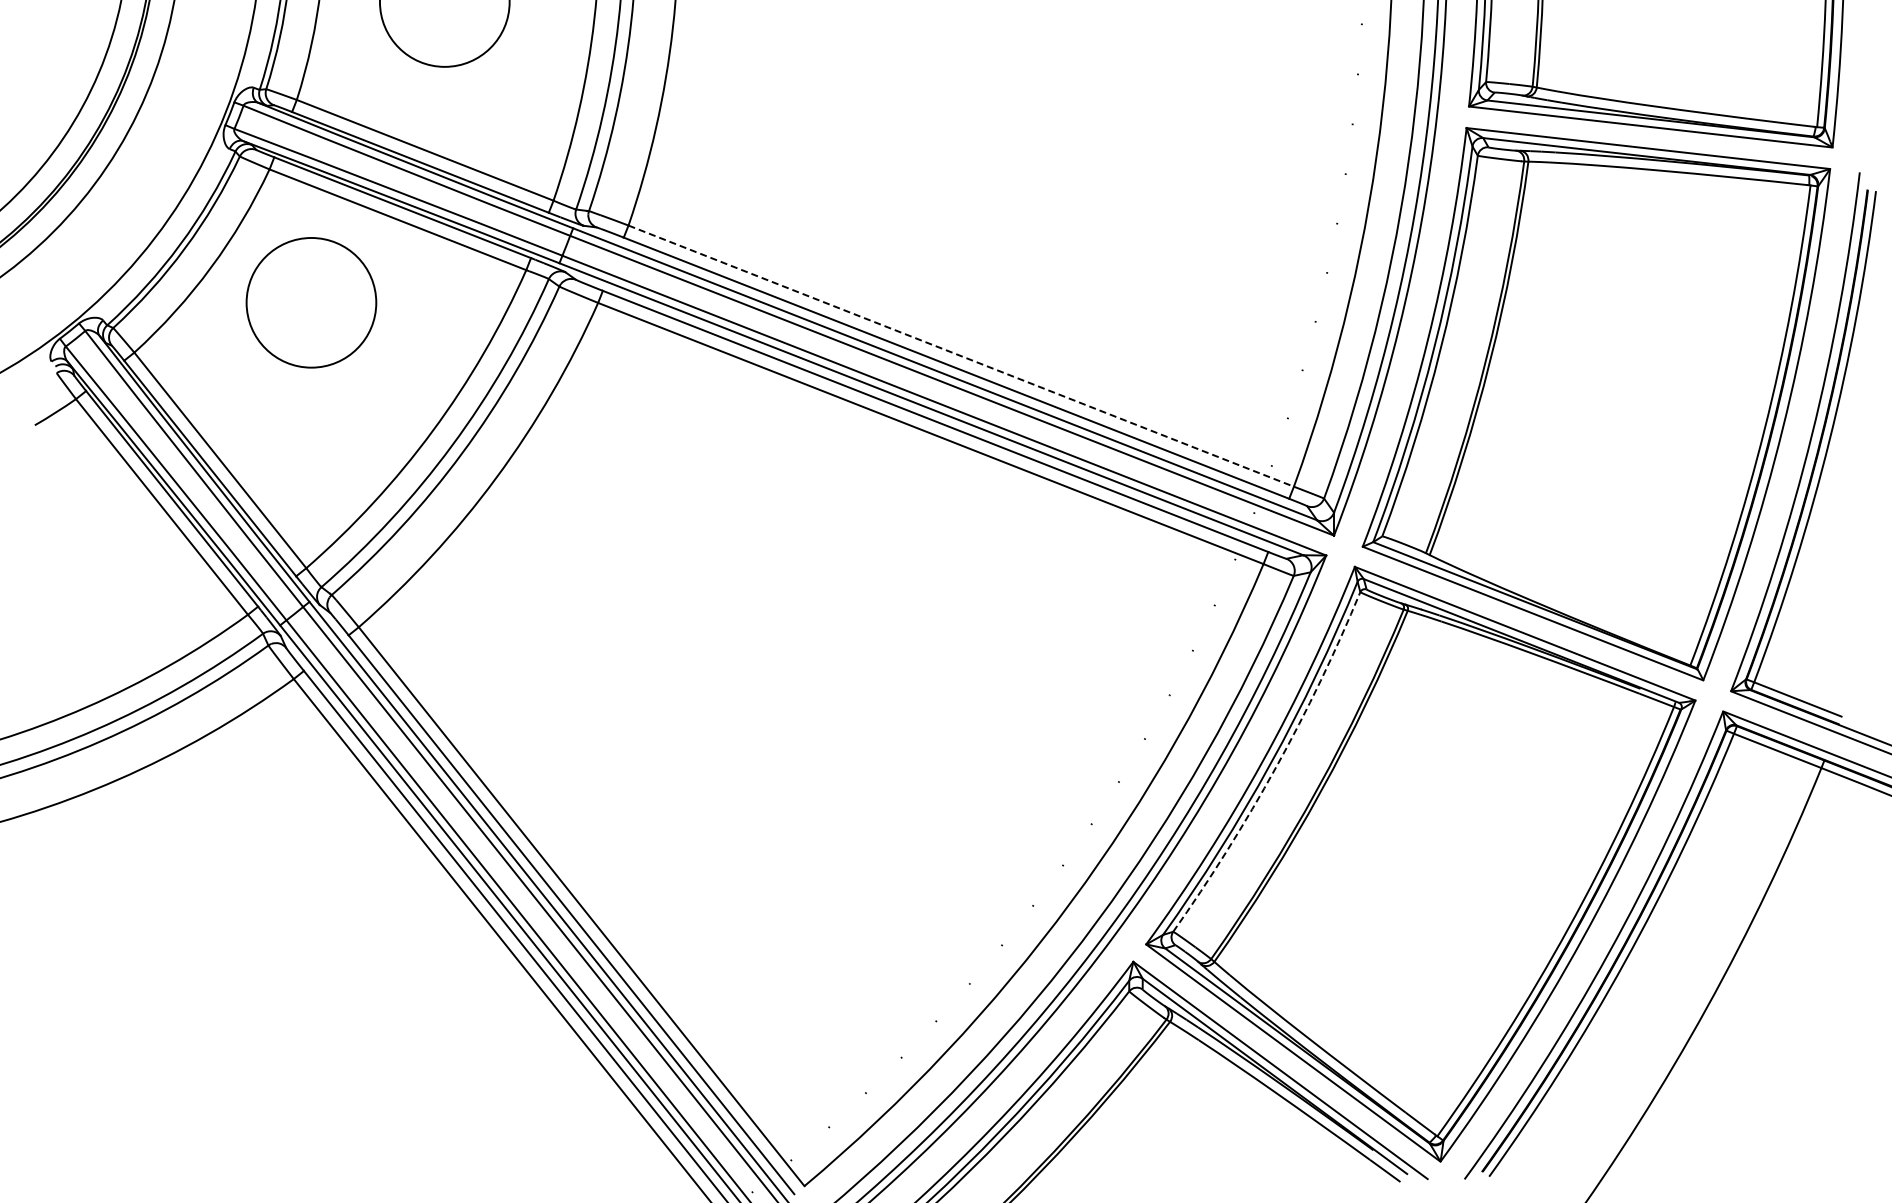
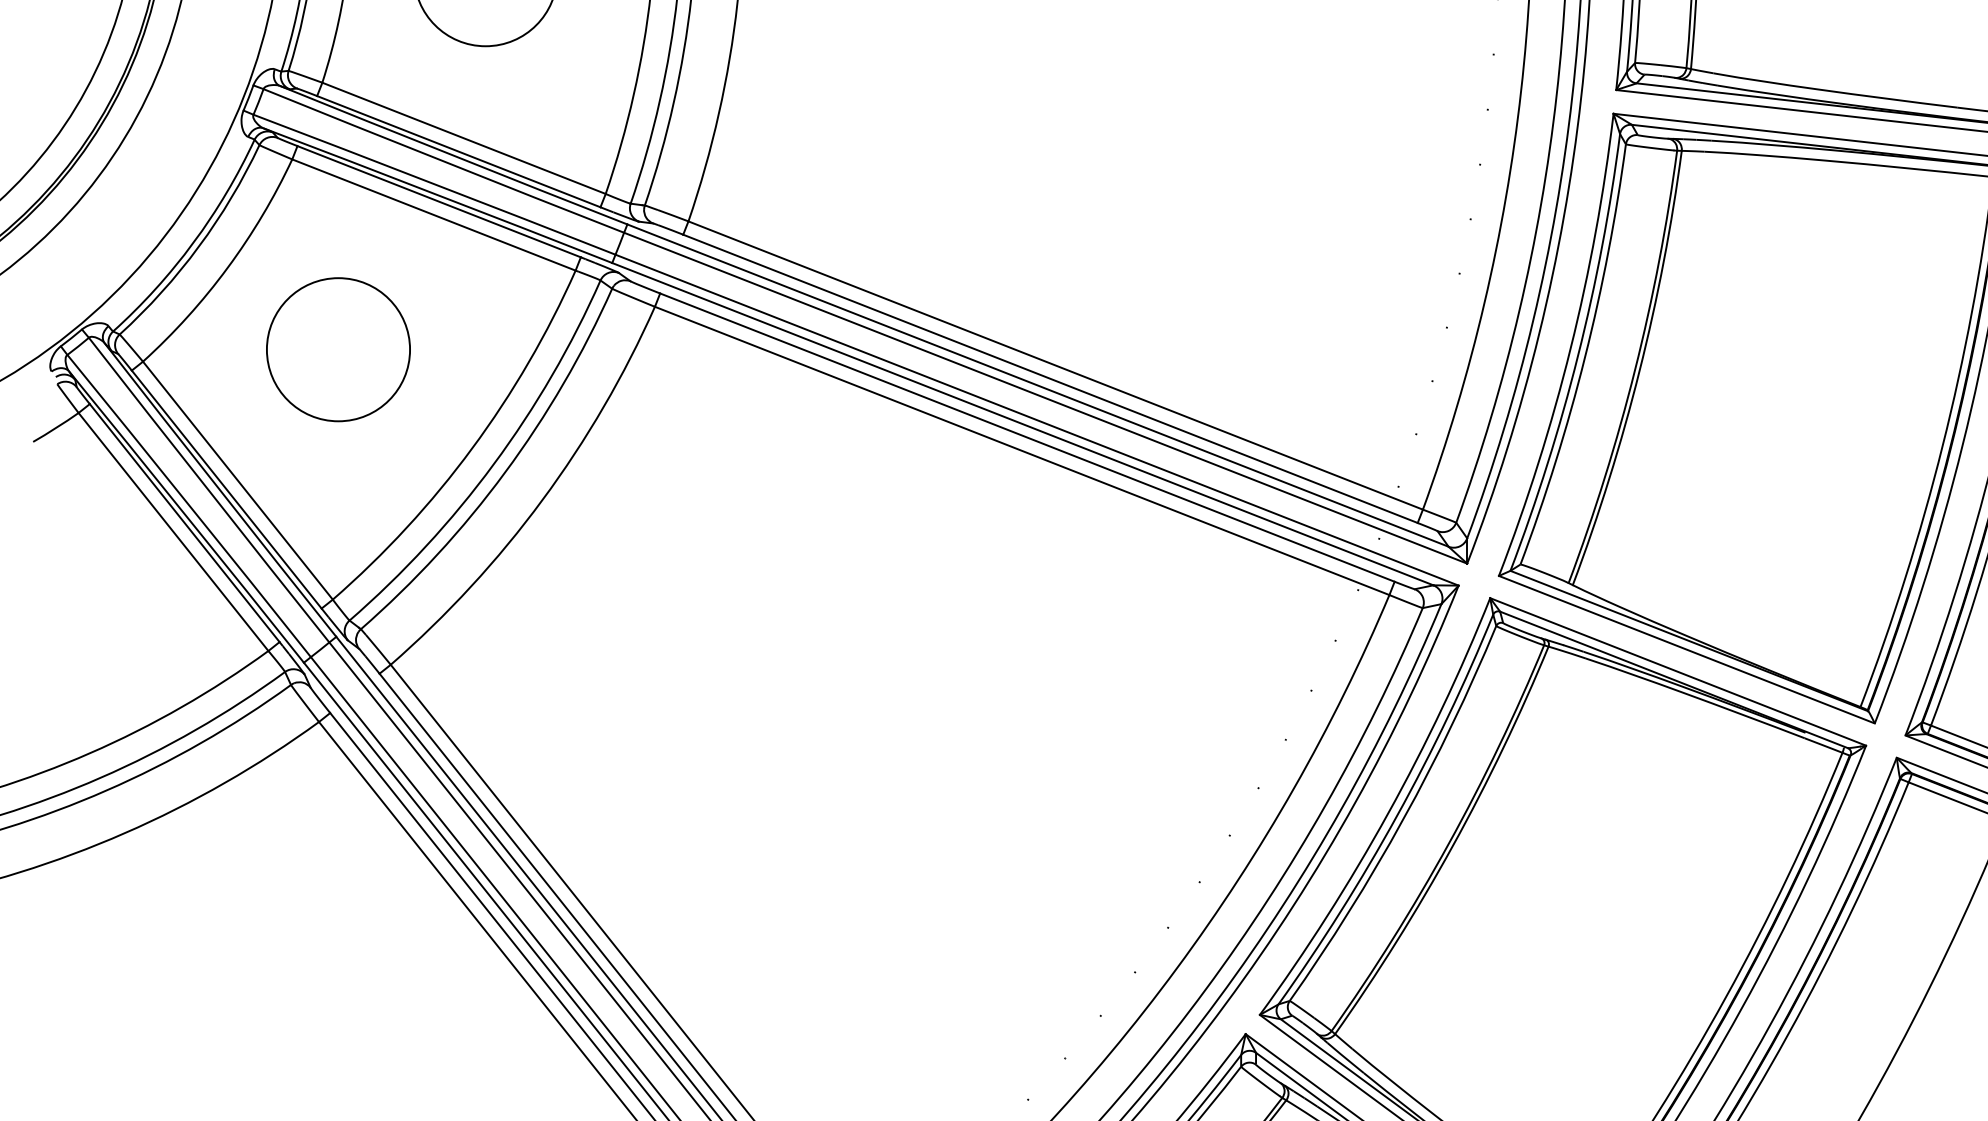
circle: (311, 302) -> (338, 349), moved
line: (961, 356) -> (1056, 365), dashed -> solid
arc: (1276, 767) -> (1403, 819), dashed -> solid

